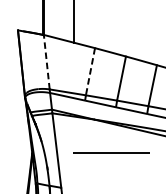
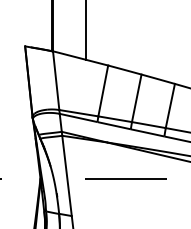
line: (47, 62) -> (56, 80), dashed -> solid
line: (90, 71) -> (103, 90), dashed -> solid

